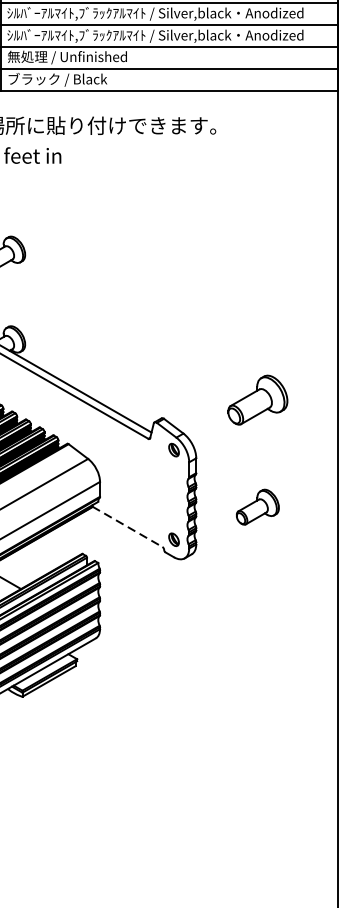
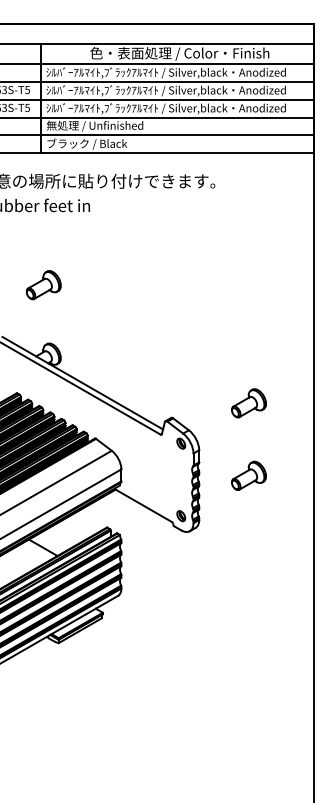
part: (257, 400) -> (248, 403), size x0.71
part: (257, 506) -> (248, 475), moved
line: (127, 526) -> (143, 505), dashed -> solid

